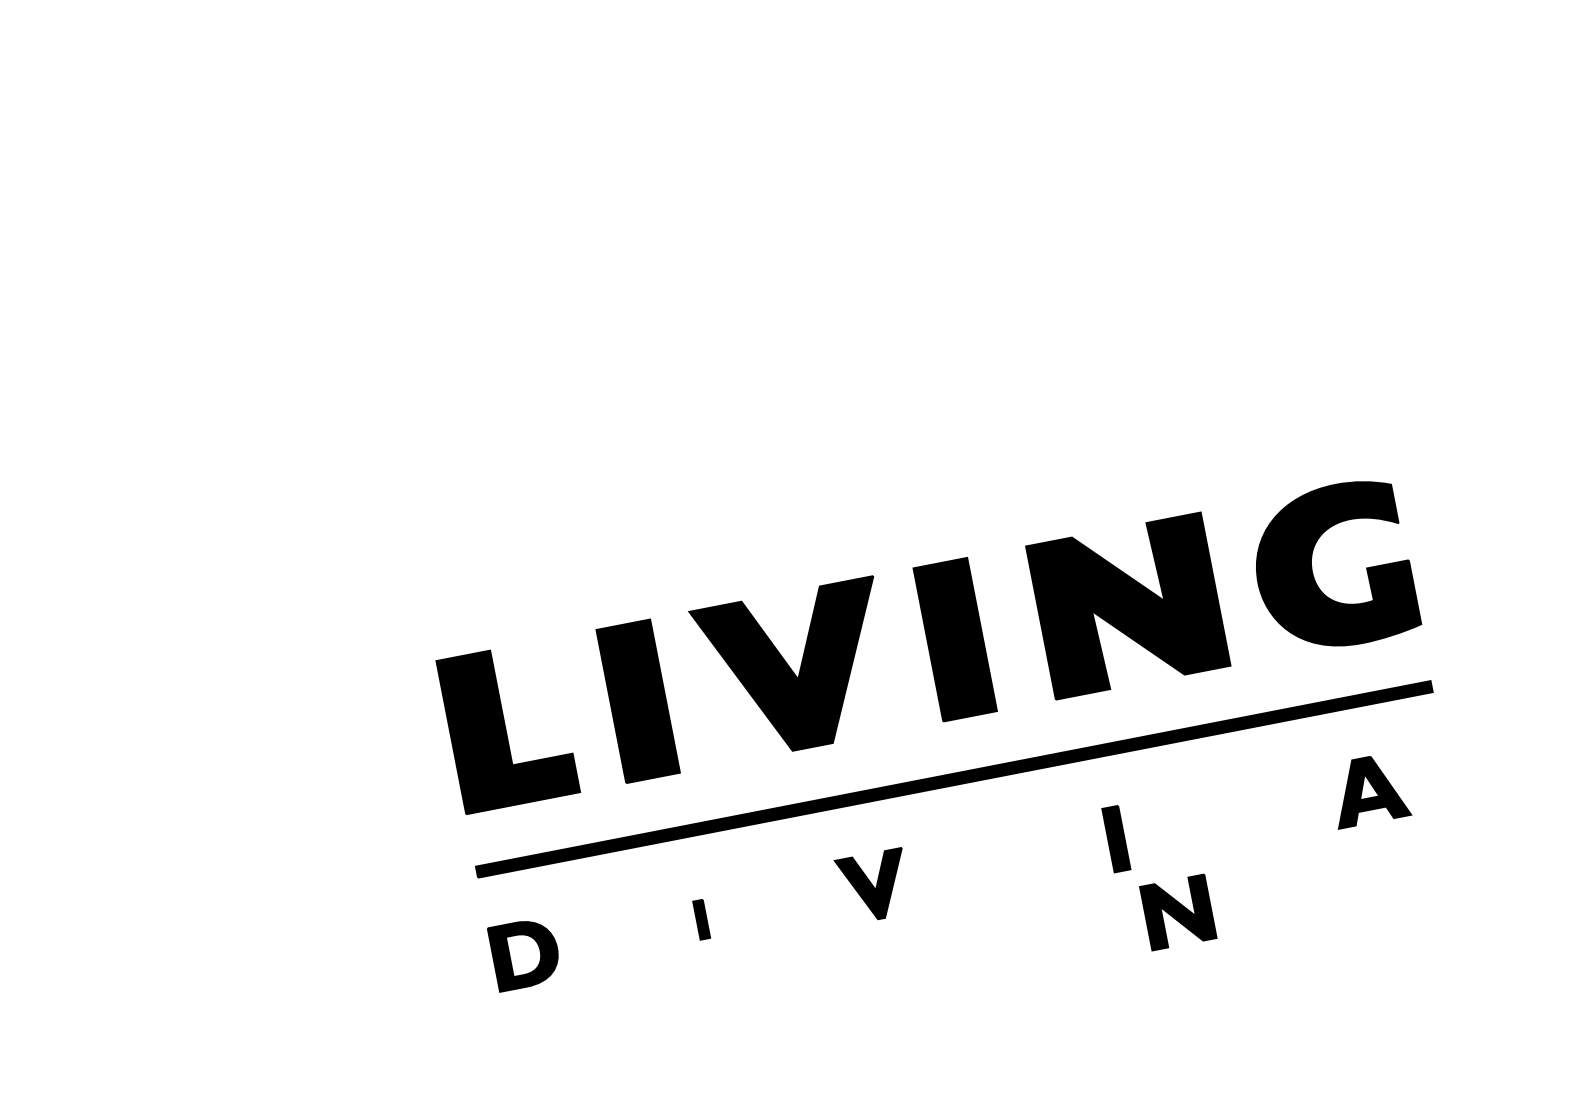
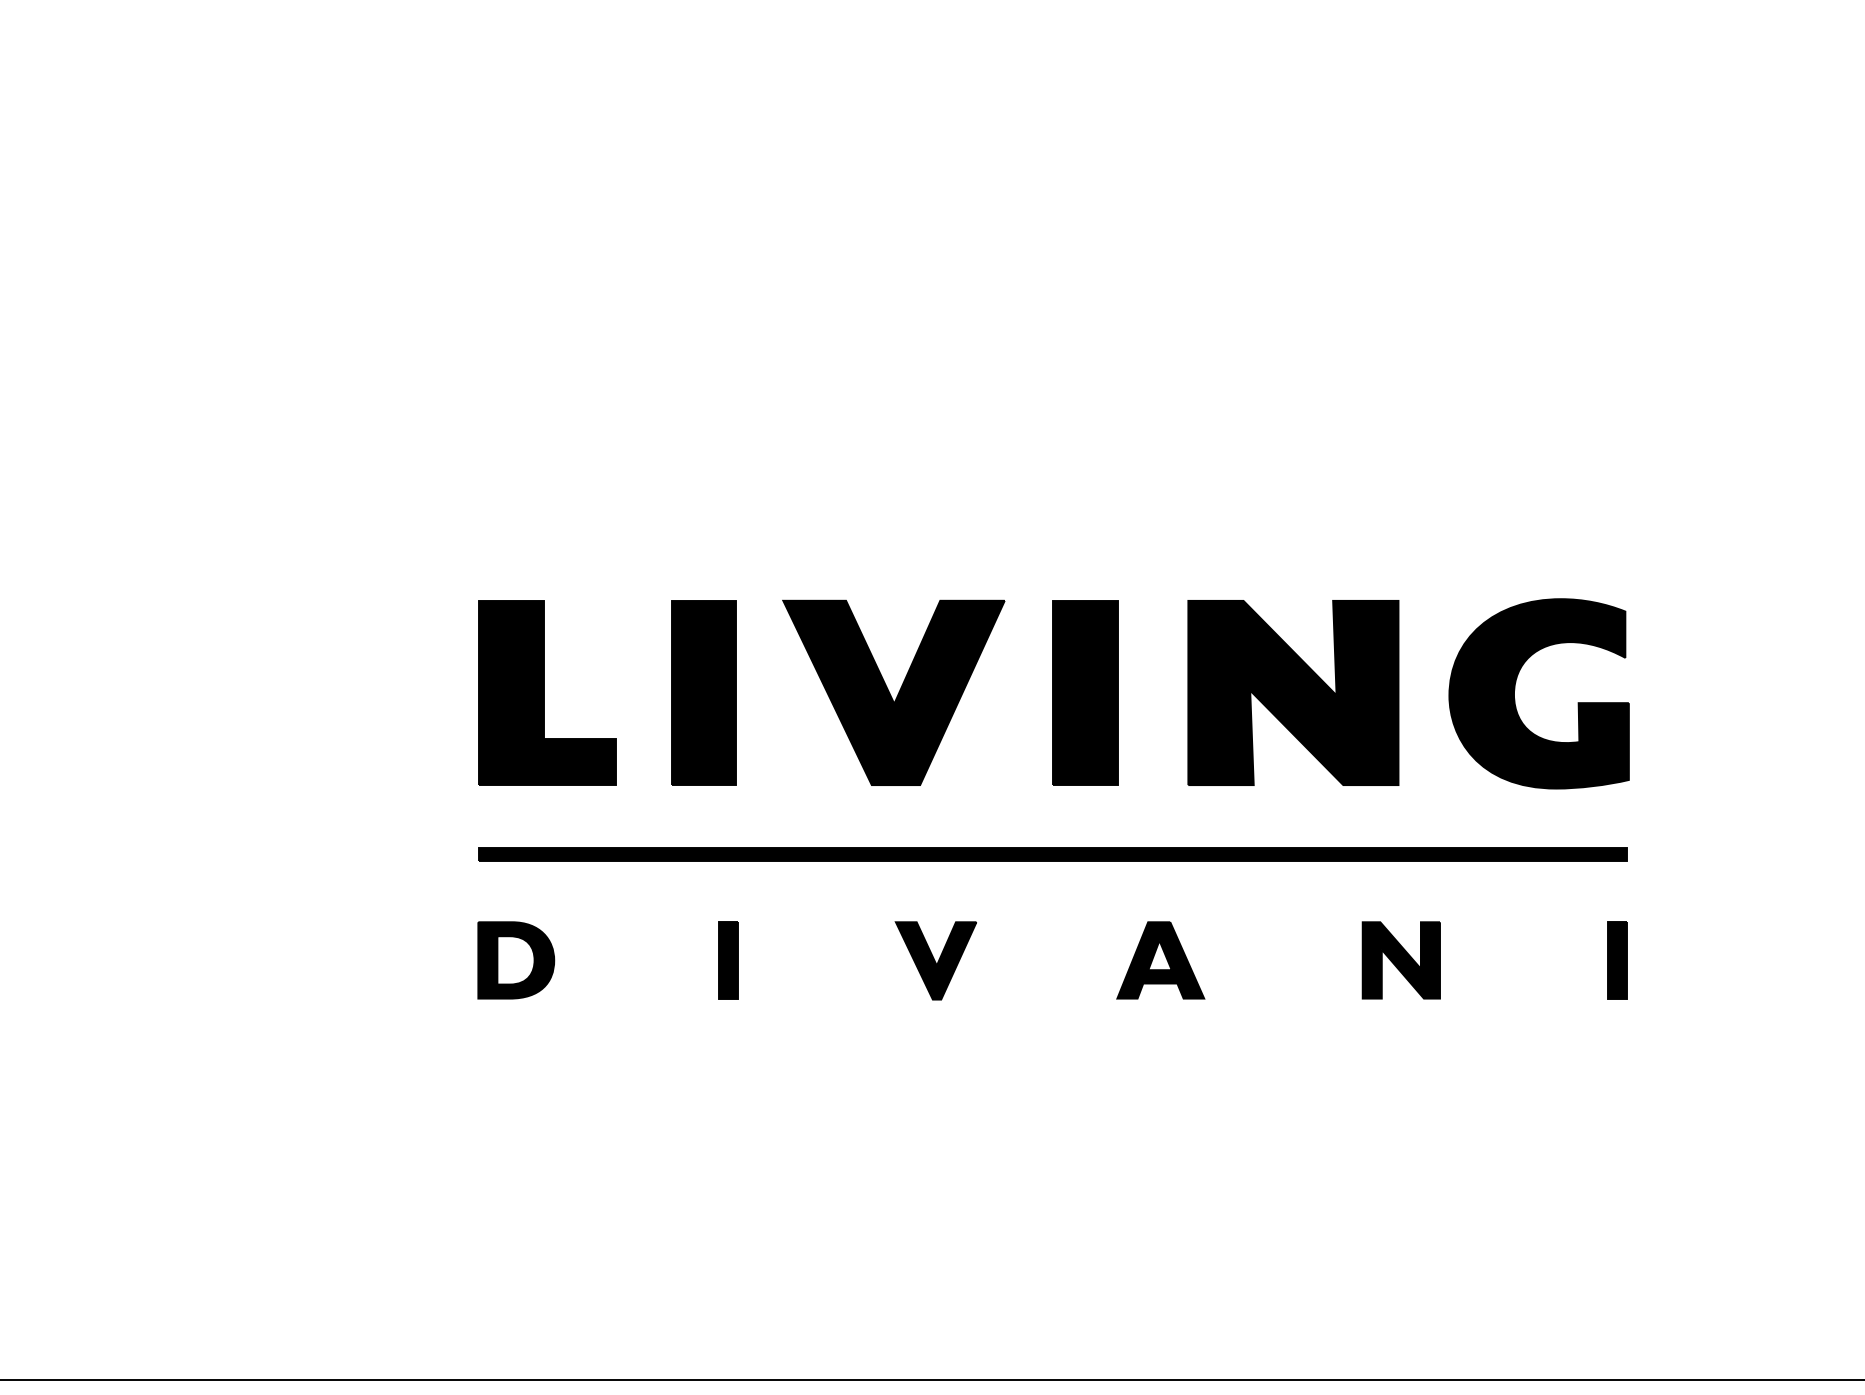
part: (1368, 790) -> (1160, 960), moved
part: (1116, 839) -> (1617, 960), moved
part: (1177, 912) -> (1400, 960), moved
part: (701, 919) -> (728, 960), size x1.67

